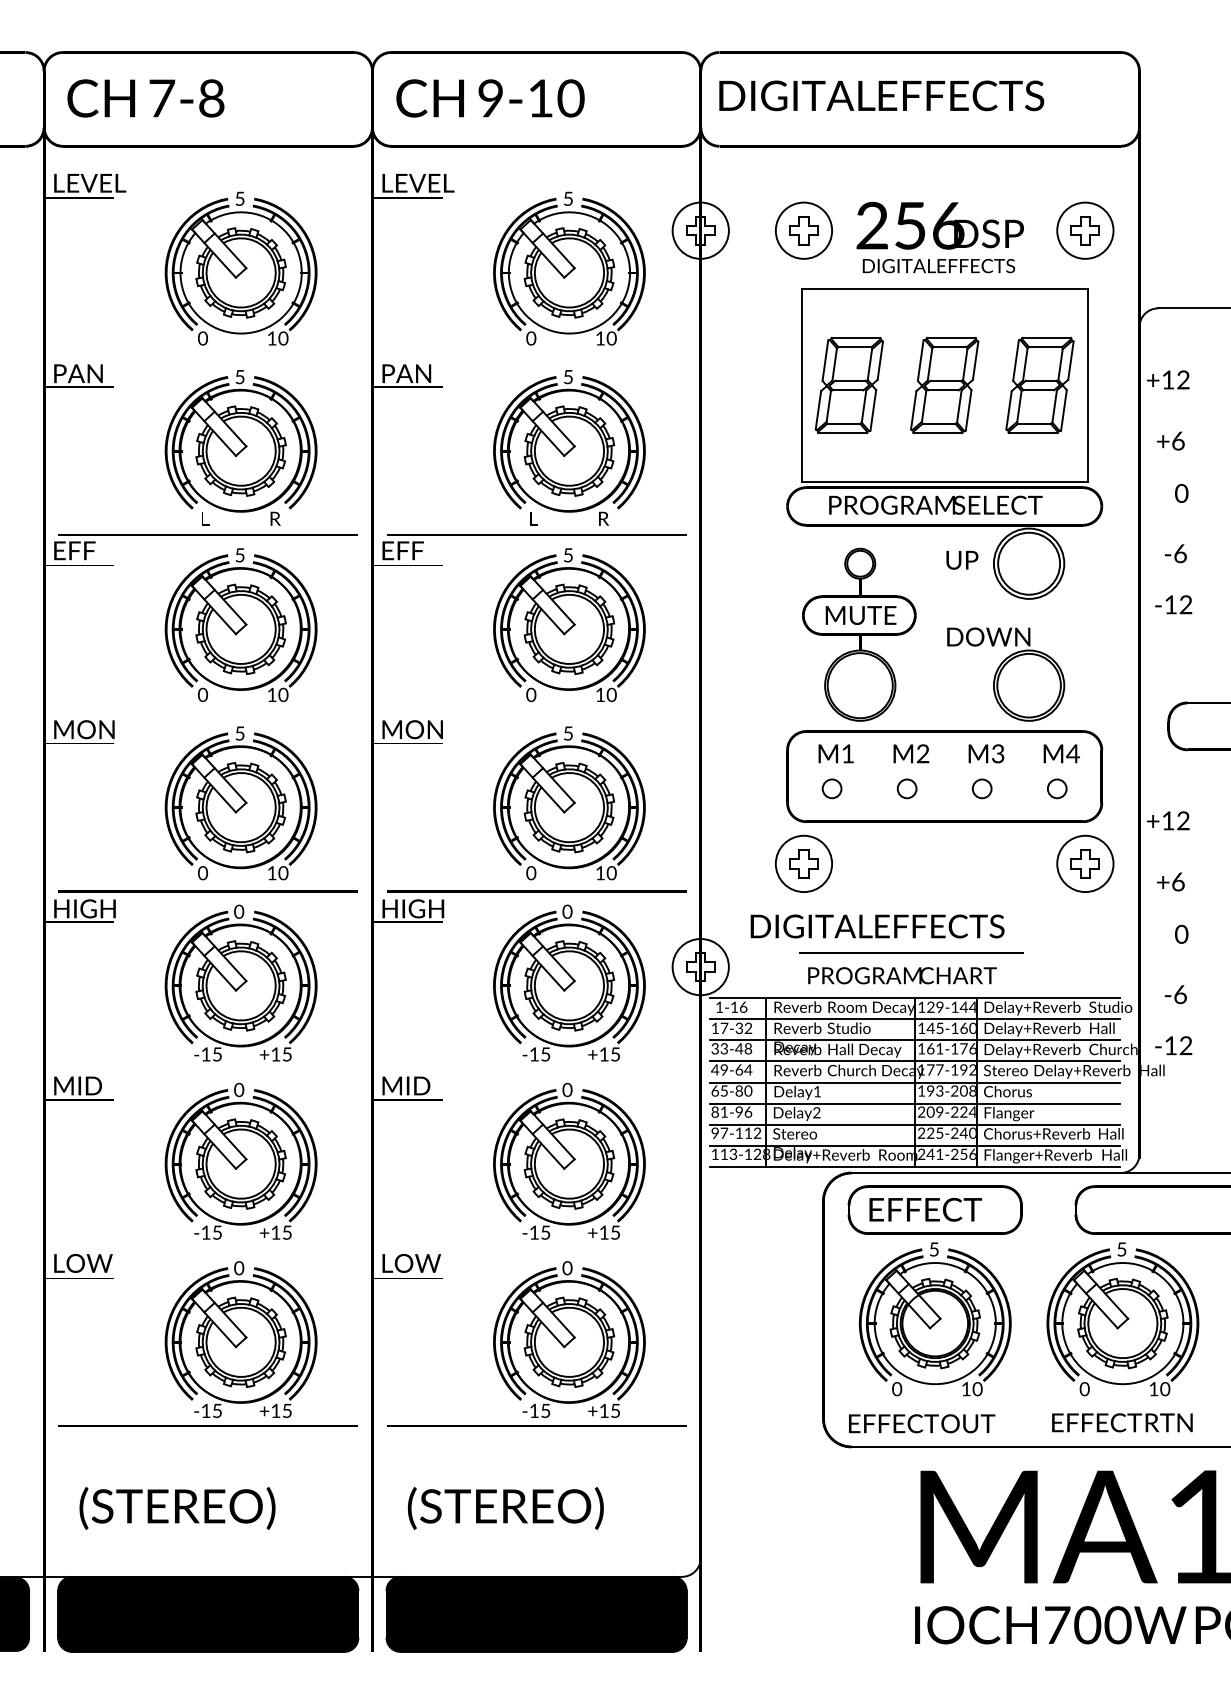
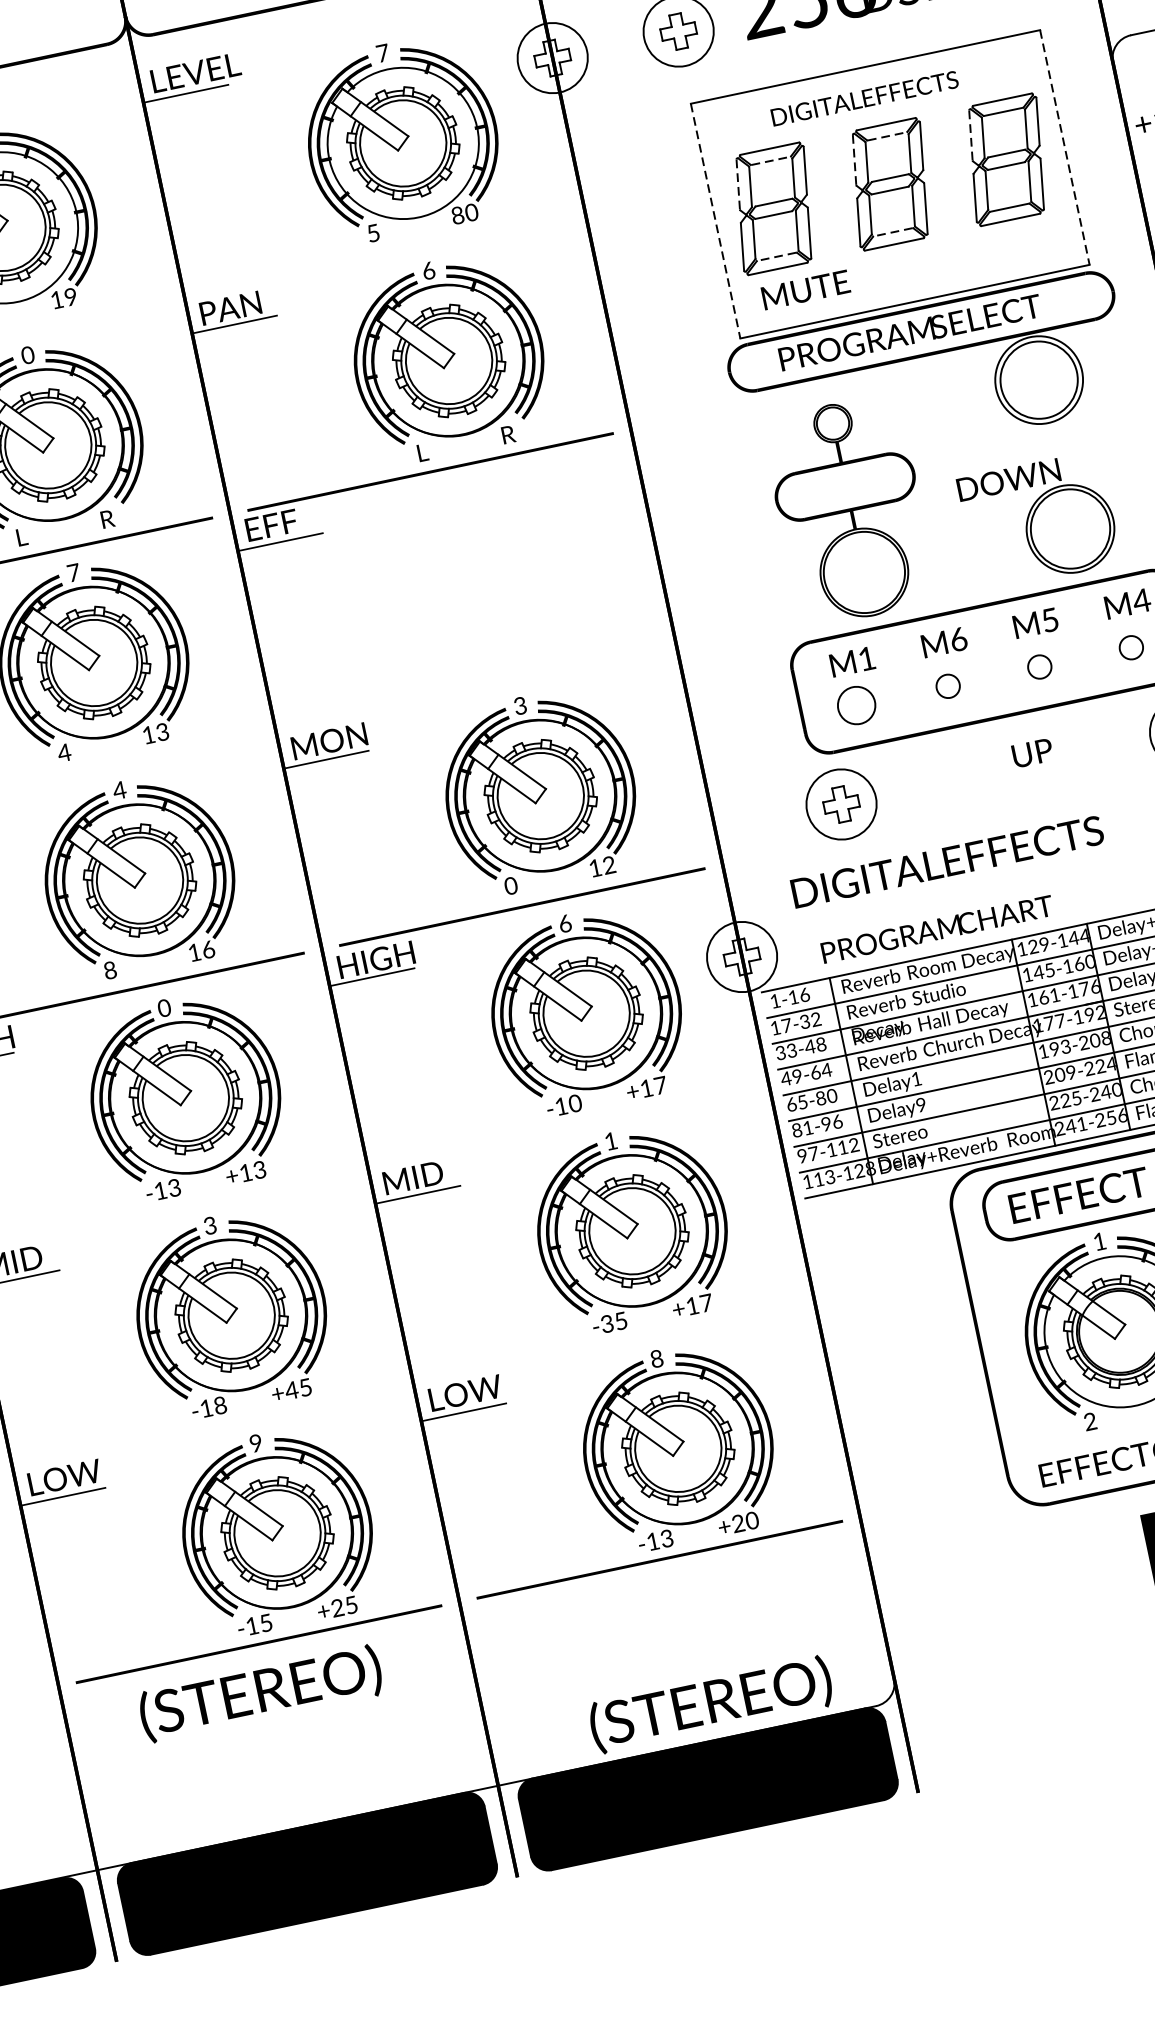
text: (568, 198) -> (382, 52), 5 -> 7
text: (938, 266) -> (864, 99), moved
text: (283, 338) -> (71, 297), 10 -> 19
text: (531, 338) -> (373, 233), 0 -> 5
text: (600, 338) -> (458, 215), 10 -> 80
line: (855, 347) -> (771, 160), solid -> dashed
line: (950, 347) -> (887, 136), solid -> dashed
line: (825, 359) -> (738, 183), solid -> dashed
line: (920, 359) -> (854, 158), solid -> dashed
line: (1016, 359) -> (971, 134), solid -> dashed
text: (240, 377) -> (28, 355), 5 -> 0
text: (568, 377) -> (428, 271), 5 -> 6
line: (801, 386) -> (715, 222), solid -> dashed
line: (1087, 386) -> (1064, 148), solid -> dashed
line: (843, 423) -> (776, 256), solid -> dashed
line: (939, 423) -> (893, 232), solid -> dashed
text: (239, 555) -> (73, 573), 5 -> 7
text: (962, 559) -> (1032, 752), moved
text: (860, 615) -> (805, 290), moved
part: (569, 624) -> (493, 572), removed
text: (202, 694) -> (63, 752), 0 -> 4
text: (283, 694) -> (162, 731), 10 -> 13
text: (239, 733) -> (118, 790), 5 -> 4
text: (567, 733) -> (519, 706), 5 -> 3
text: (922, 753) -> (957, 639), M2 -> M6
text: (997, 753) -> (1049, 619), M3 -> M5
circle: (831, 788) -> (855, 705), size x1.6
text: (283, 872) -> (208, 948), 10 -> 16
text: (203, 873) -> (111, 970), 0 -> 8
text: (611, 873) -> (609, 865), 10 -> 12
text: (567, 910) -> (564, 922), 0 -> 6
line: (911, 952) -> (995, 884), removed
text: (902, 975) -> (937, 929), moved
text: (216, 1054) -> (173, 1188), -15 -> -13
text: (286, 1054) -> (258, 1170), +15 -> +13
text: (545, 1054) -> (575, 1103), -15 -> -10
text: (615, 1054) -> (660, 1085), +15 -> +17
text: (239, 1089) -> (210, 1225), 0 -> 3
text: (567, 1089) -> (610, 1140), 0 -> 1
text: (816, 1113) -> (921, 1105), Delay2 -> Delay9
text: (217, 1232) -> (220, 1405), -15 -> -18
text: (275, 1232) -> (291, 1390), +15 -> +45
text: (533, 1232) -> (606, 1323), -15 -> -35
text: (615, 1232) -> (706, 1302), +15 -> +17
text: (934, 1249) -> (1100, 1241), 5 -> 1
text: (239, 1268) -> (256, 1443), 0 -> 9
text: (567, 1268) -> (656, 1359), 0 -> 8
text: (897, 1389) -> (1090, 1422), 0 -> 2
text: (275, 1410) -> (337, 1607), +15 -> +25
text: (545, 1410) -> (666, 1538), -15 -> -13
text: (609, 1410) -> (744, 1521), +15 -> +20
text: (177, 1508) -> (260, 1693), moved
text: (505, 1508) -> (710, 1704), moved

